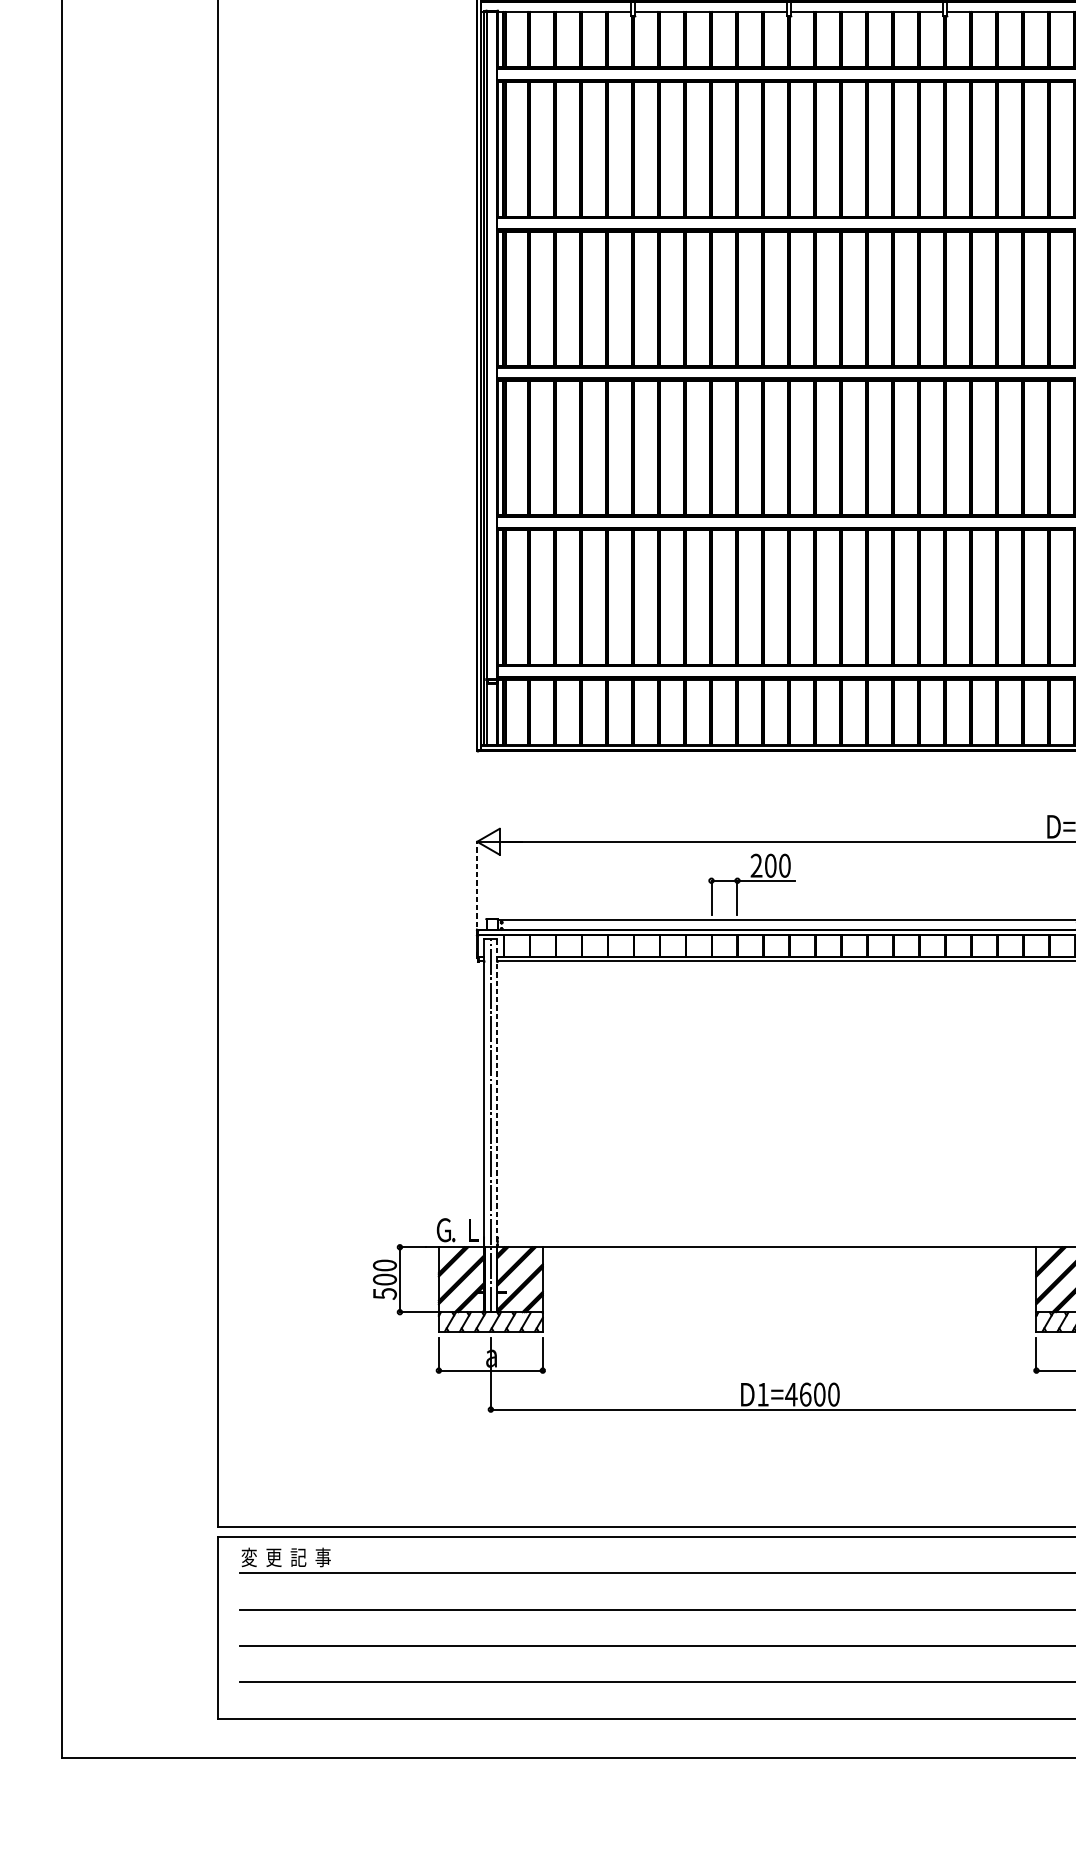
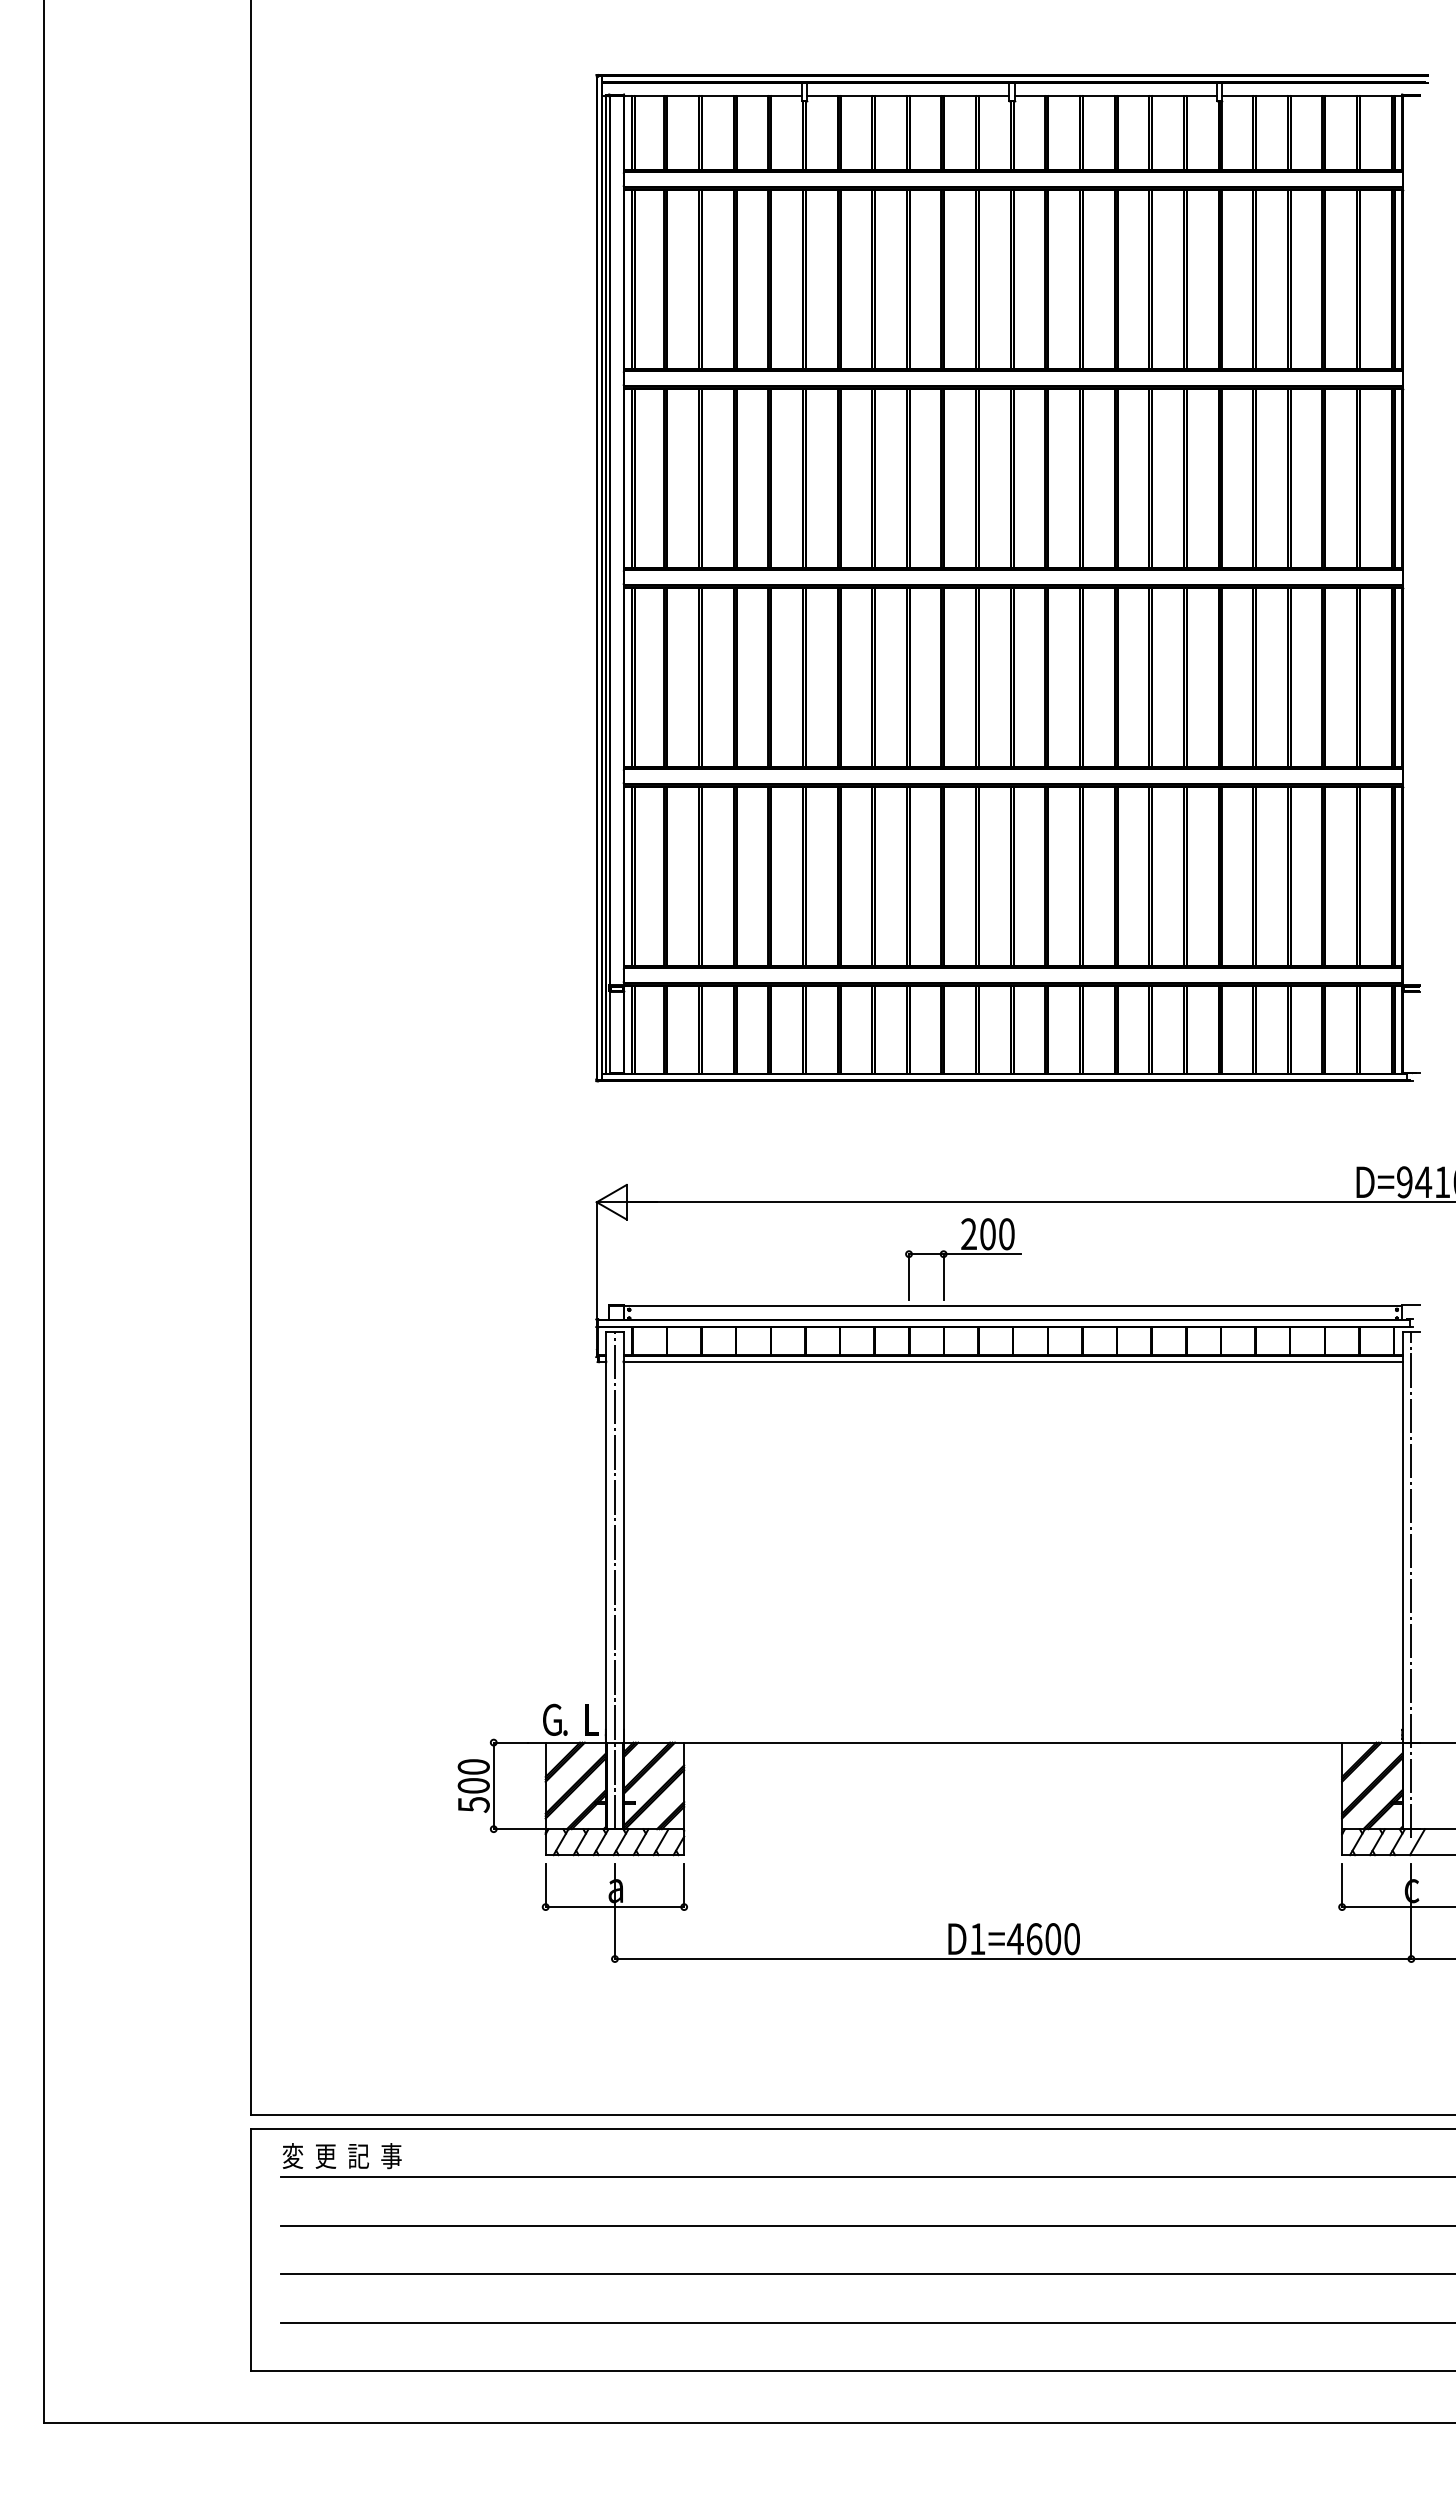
line: (477, 887) -> (596, 1263), dashed -> solid
line: (497, 1093) -> (623, 1537), dashed -> solid

